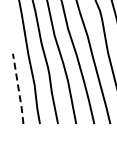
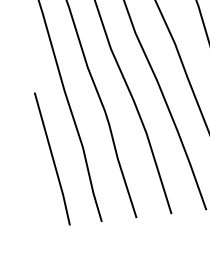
line: (18, 89) -> (53, 160), dashed -> solid

